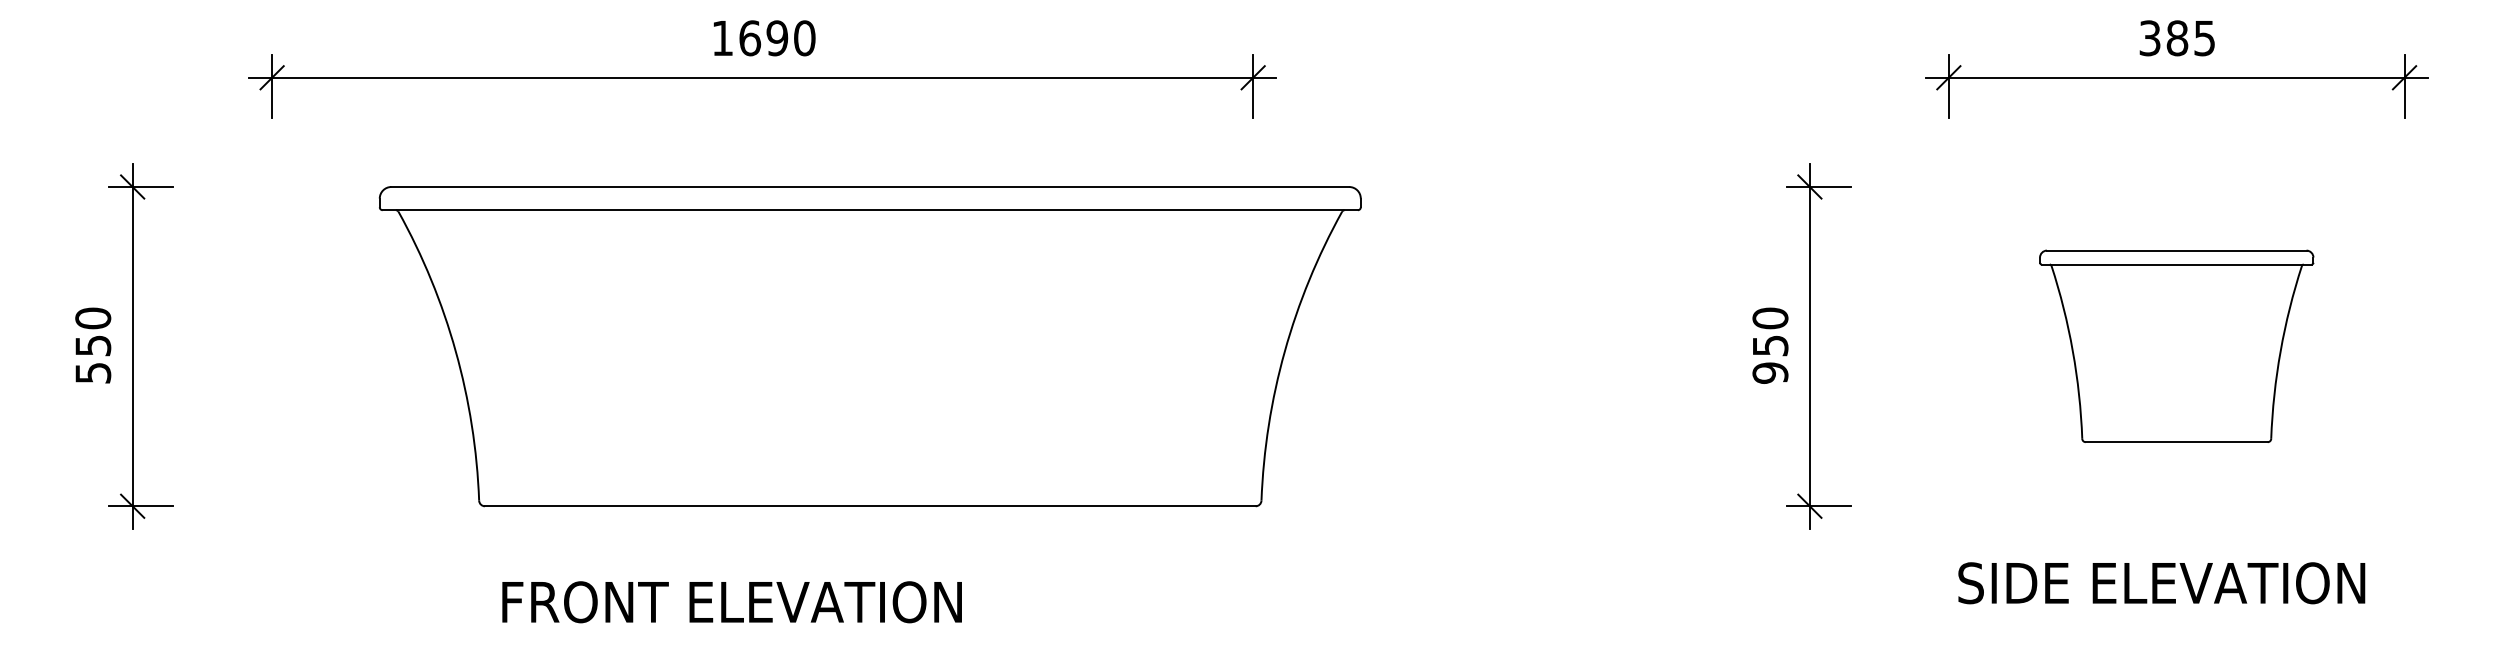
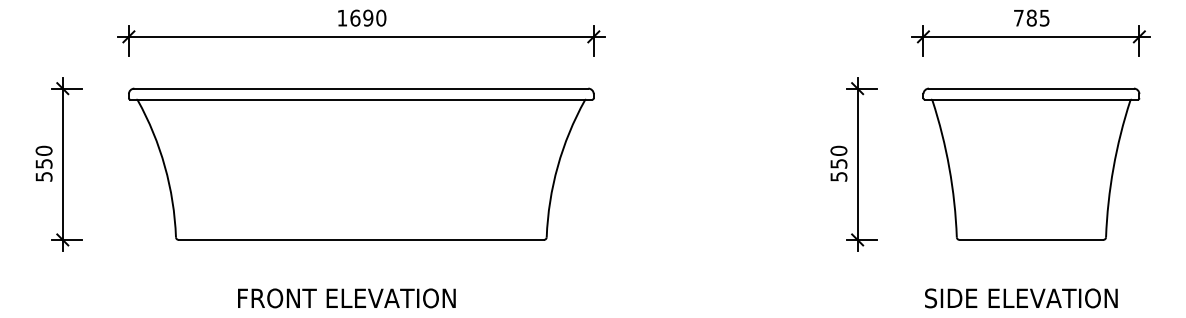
text: (2149, 36) -> (1018, 17), 385 -> 785
part: (870, 344) -> (361, 163), moved
part: (2176, 344) -> (1031, 163), size x1.67
text: (1769, 372) -> (838, 176), 950 -> 550
text: (2162, 583) -> (1021, 298), moved
text: (731, 602) -> (346, 298), moved

